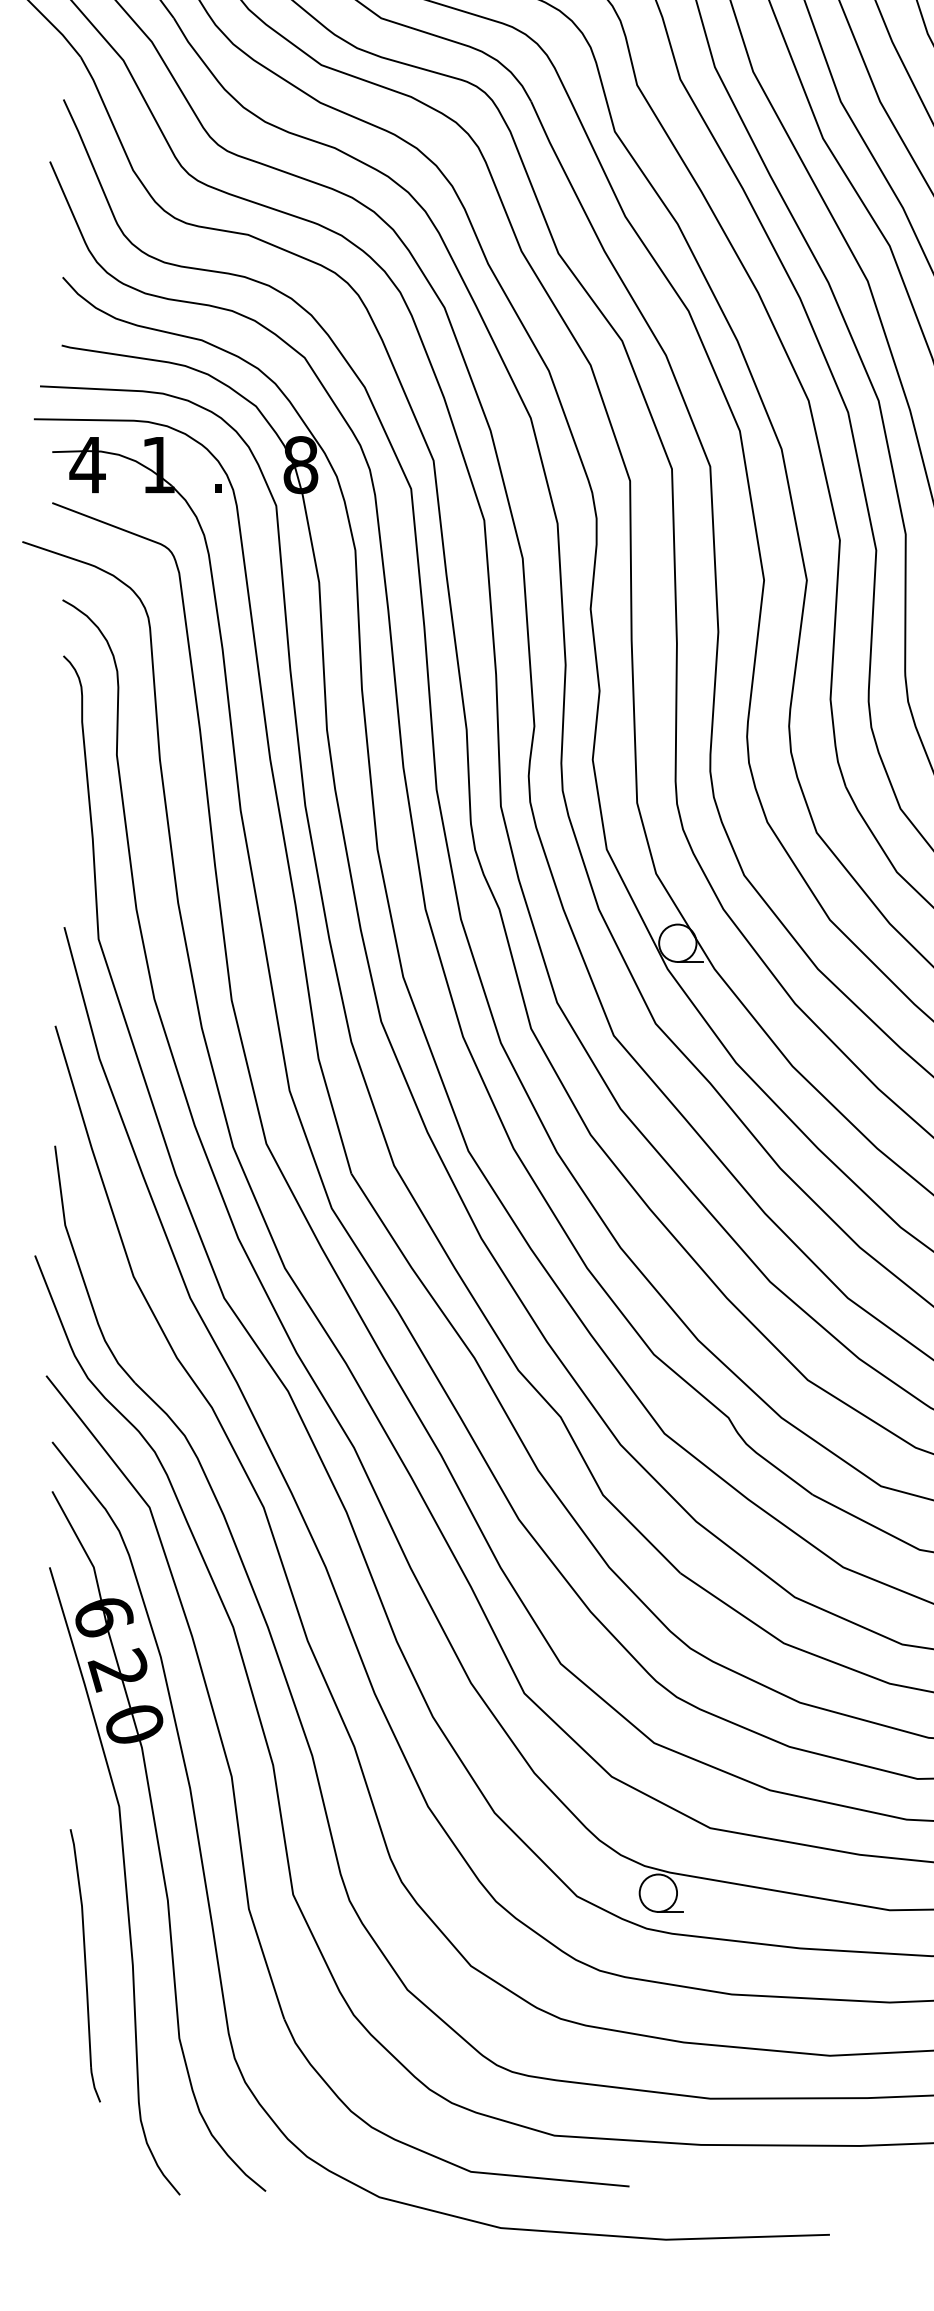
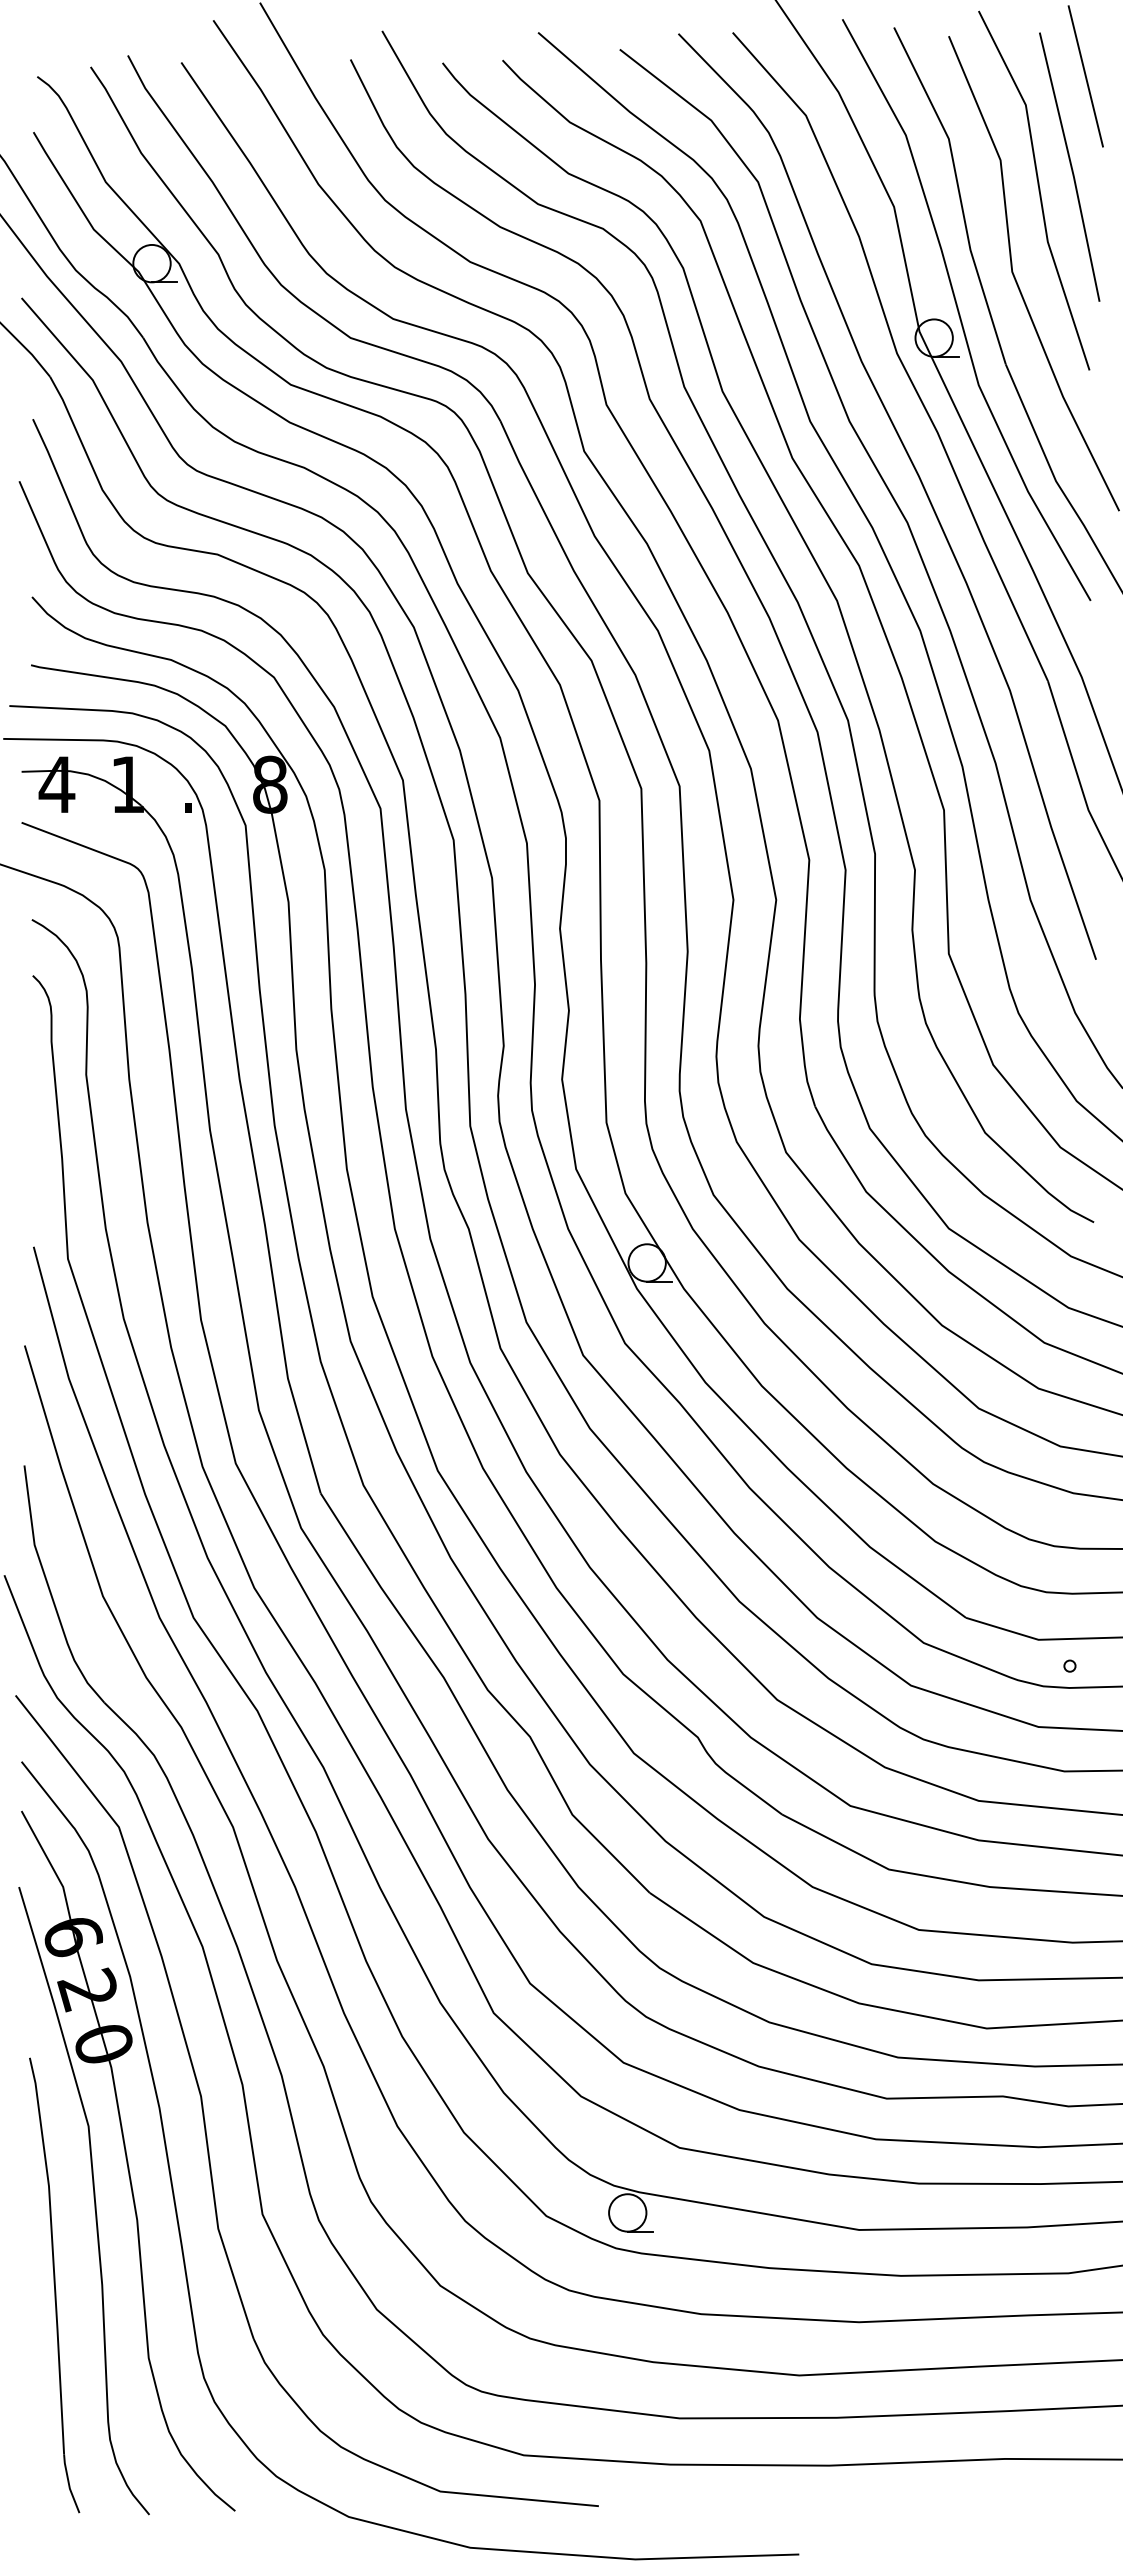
part: (85, 1965) -> (54, 2285), size x1.67

